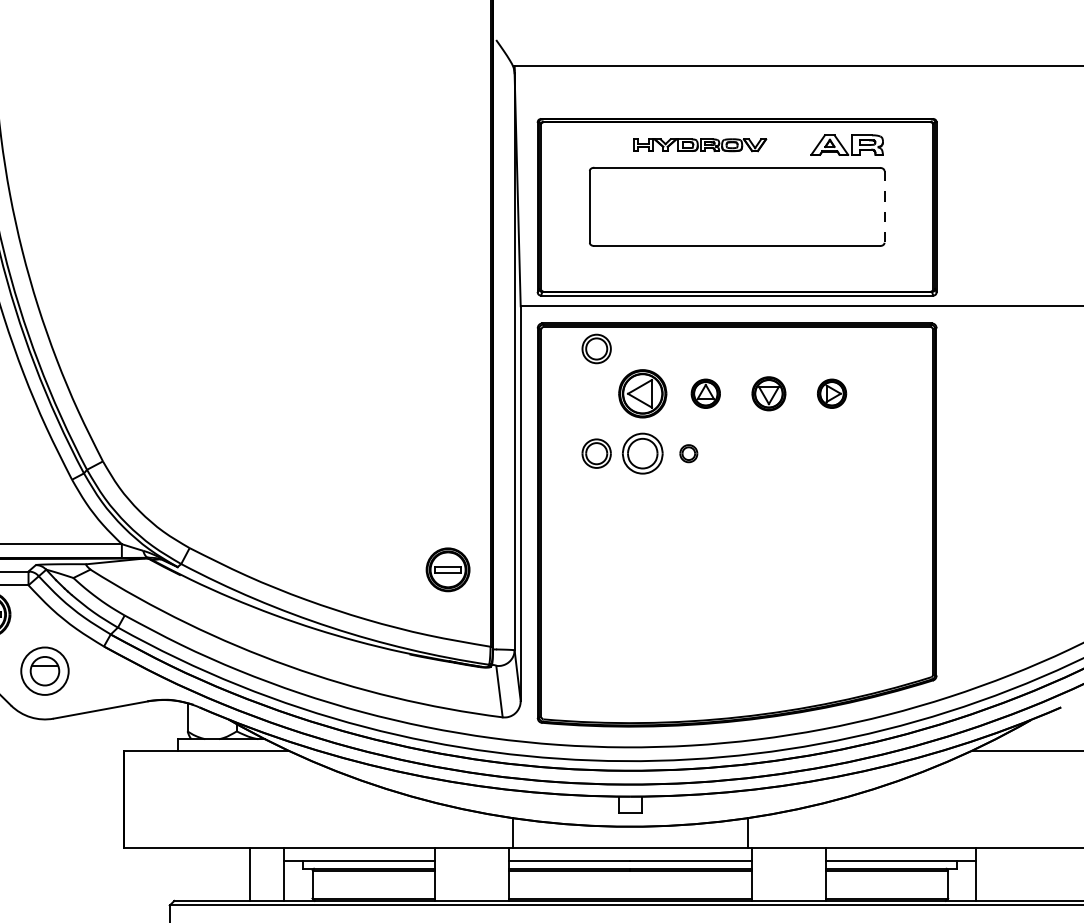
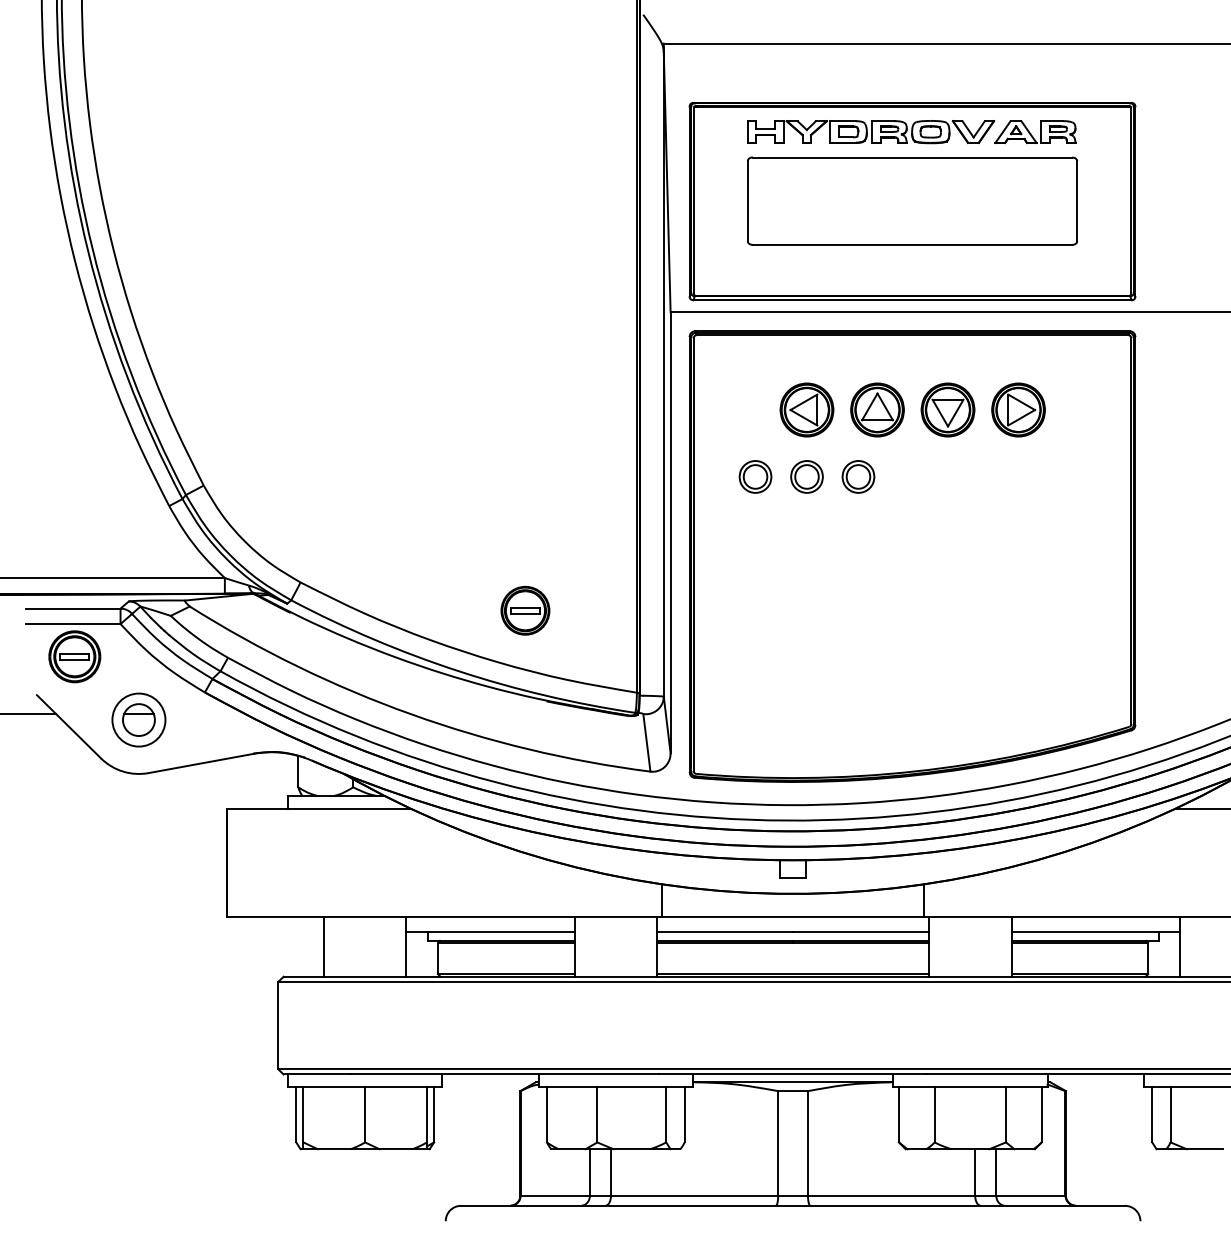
part: (699, 145) -> (870, 132), size x1.67
line: (884, 207) -> (1077, 201), dashed -> solid
part: (596, 348) -> (755, 359), removed
part: (705, 393) -> (877, 409), size x1.67
part: (768, 393) -> (947, 409), size x1.43
part: (832, 393) -> (1018, 409), size x1.67
part: (642, 453) -> (806, 476), size x0.71
part: (688, 453) -> (858, 476), size x1.67
part: (448, 569) -> (525, 610), moved
line: (249, 873) -> (323, 946), moved

